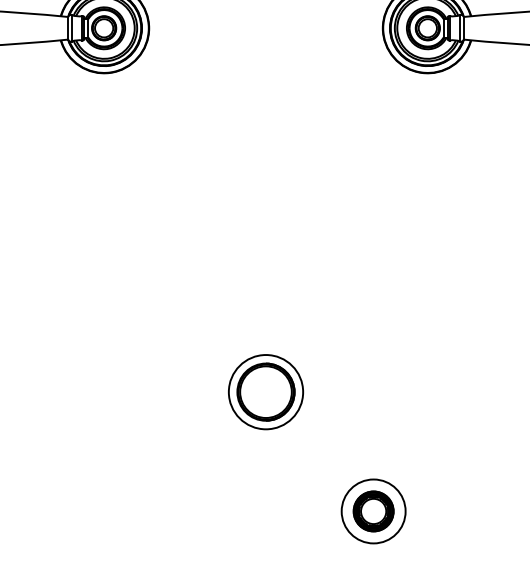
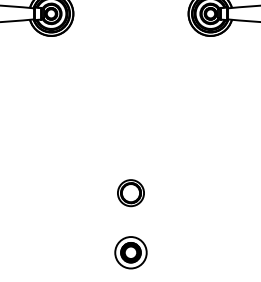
part: (265, 393) -> (130, 193), size x0.71
part: (372, 510) -> (130, 252), moved

